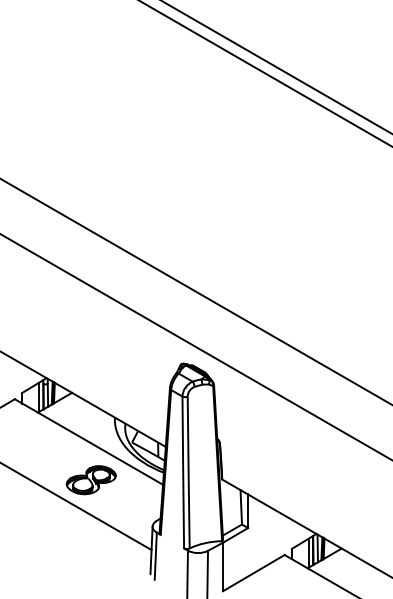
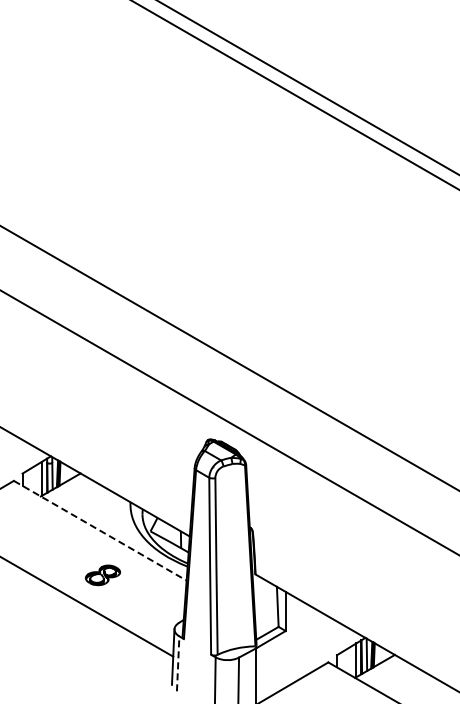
line: (89, 441) -> (100, 530), solid -> dashed
part: (90, 480) -> (102, 575), size x0.6
line: (156, 555) -> (178, 663), solid -> dashed

